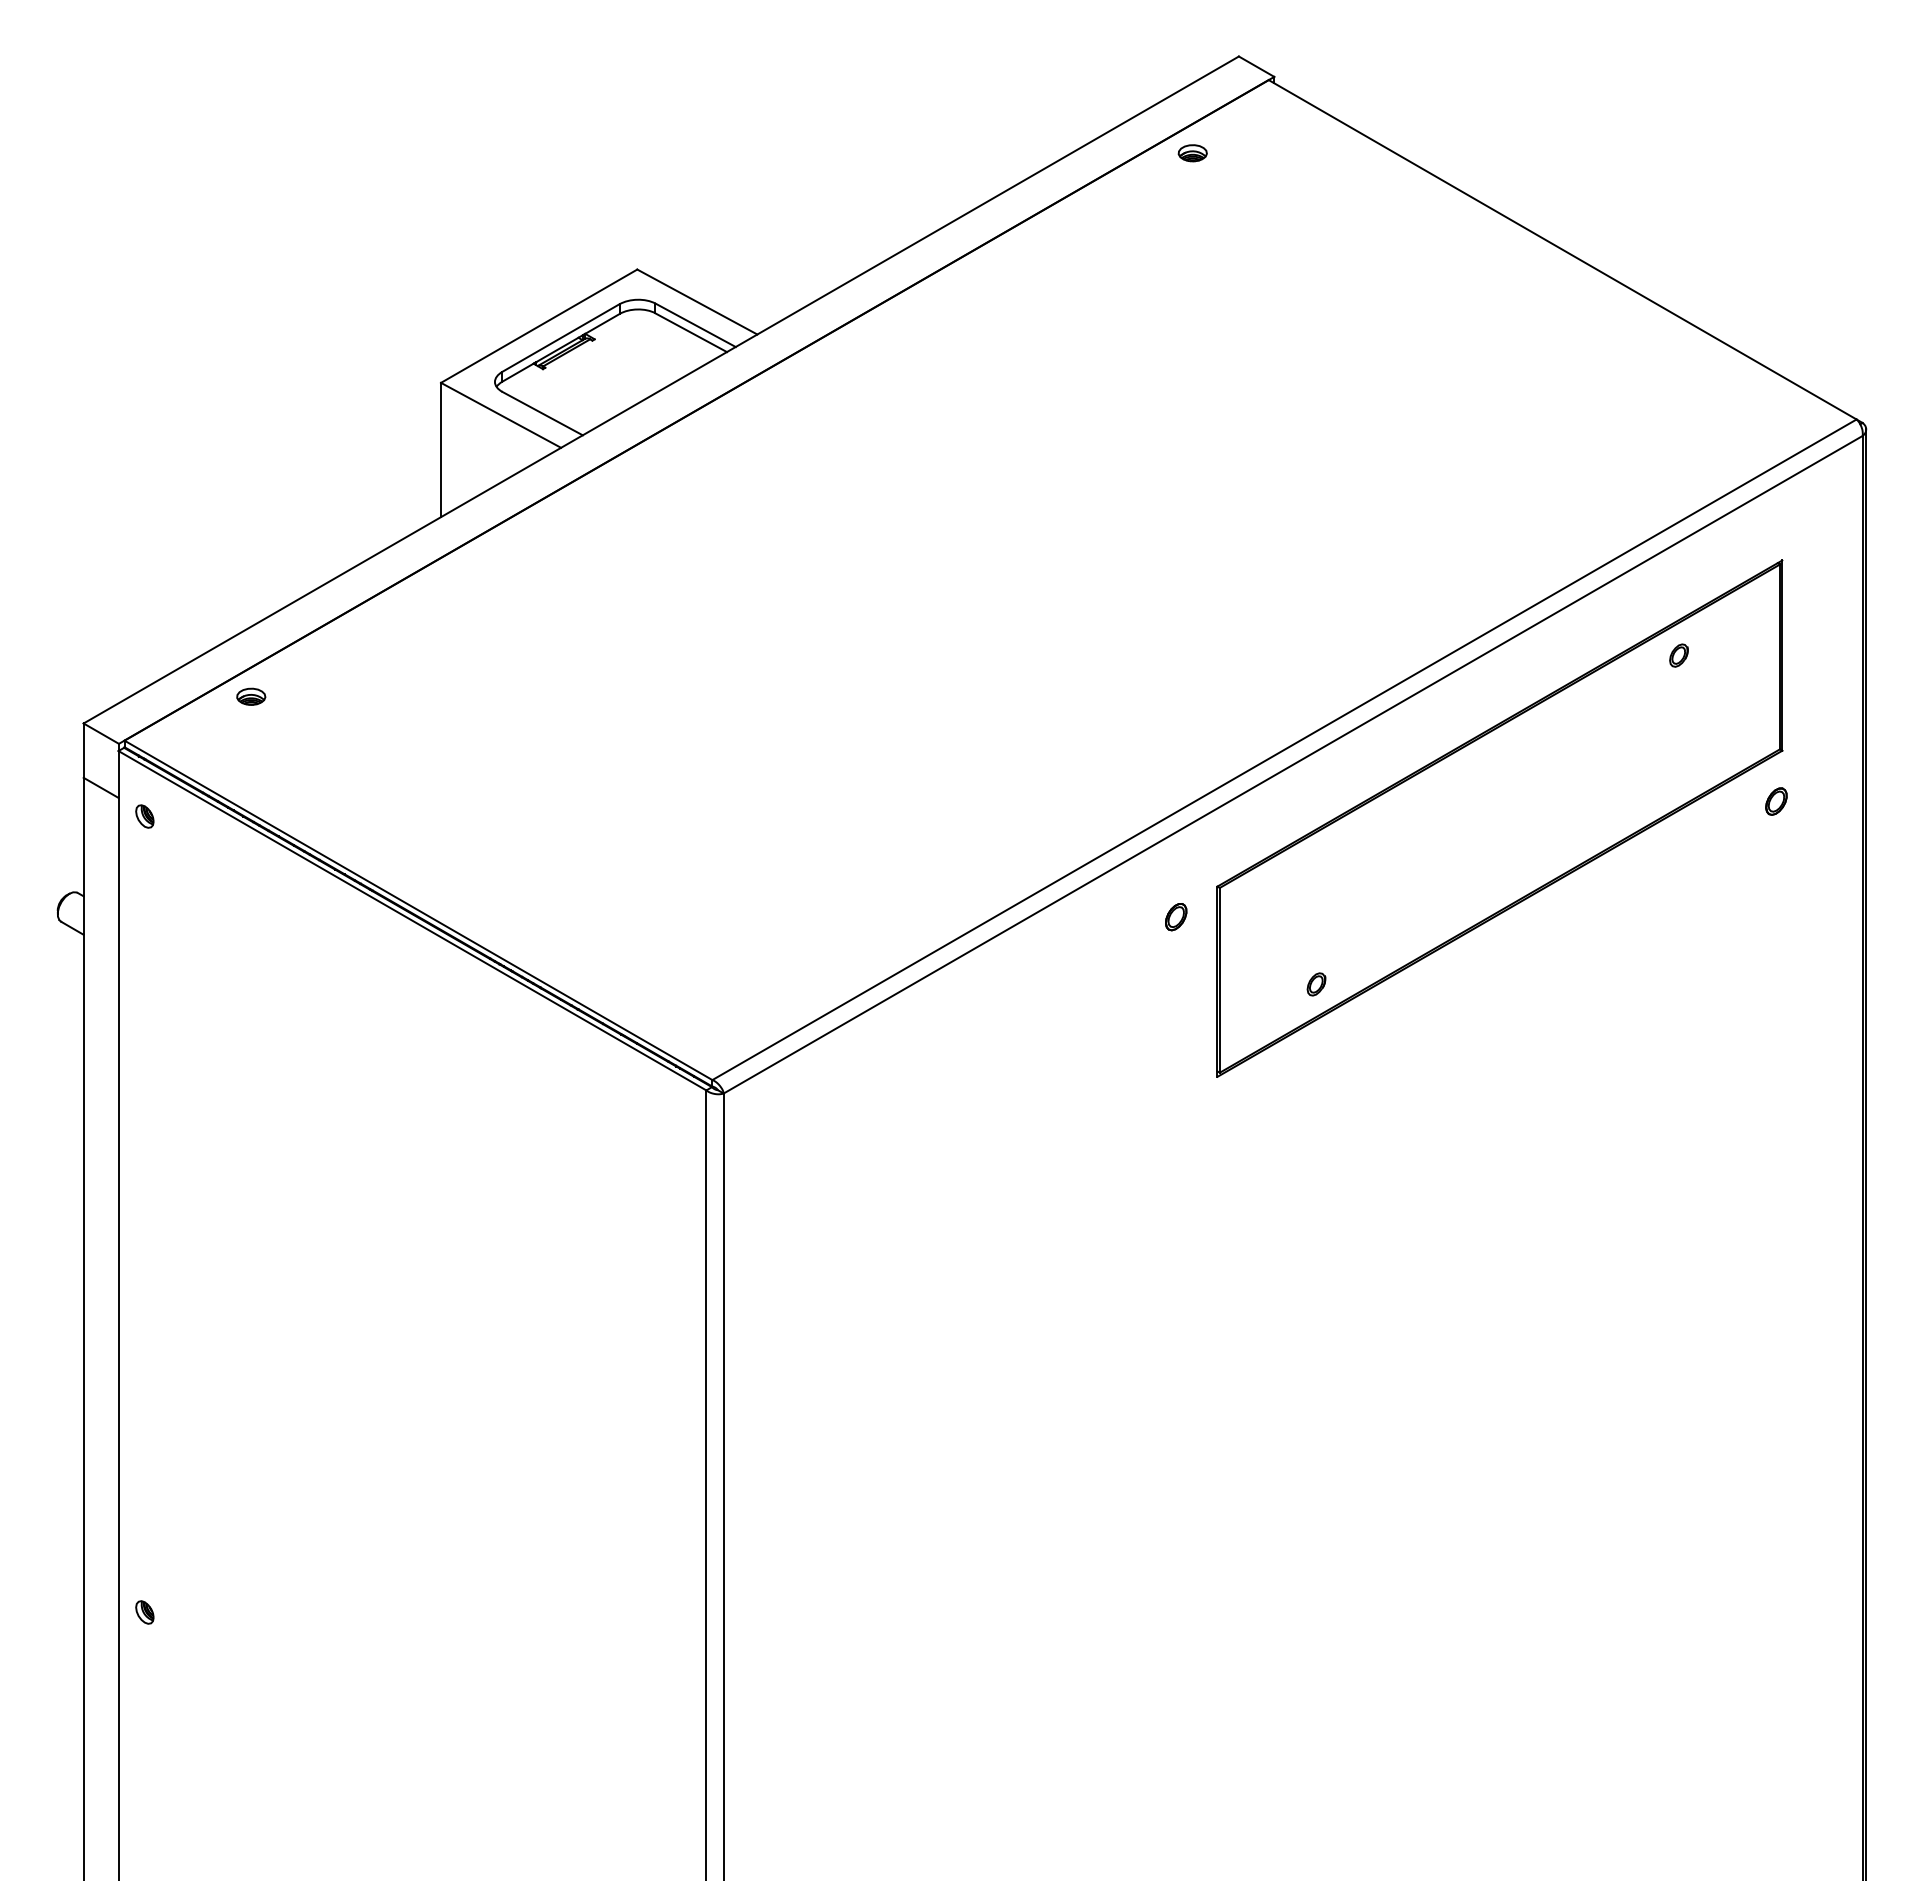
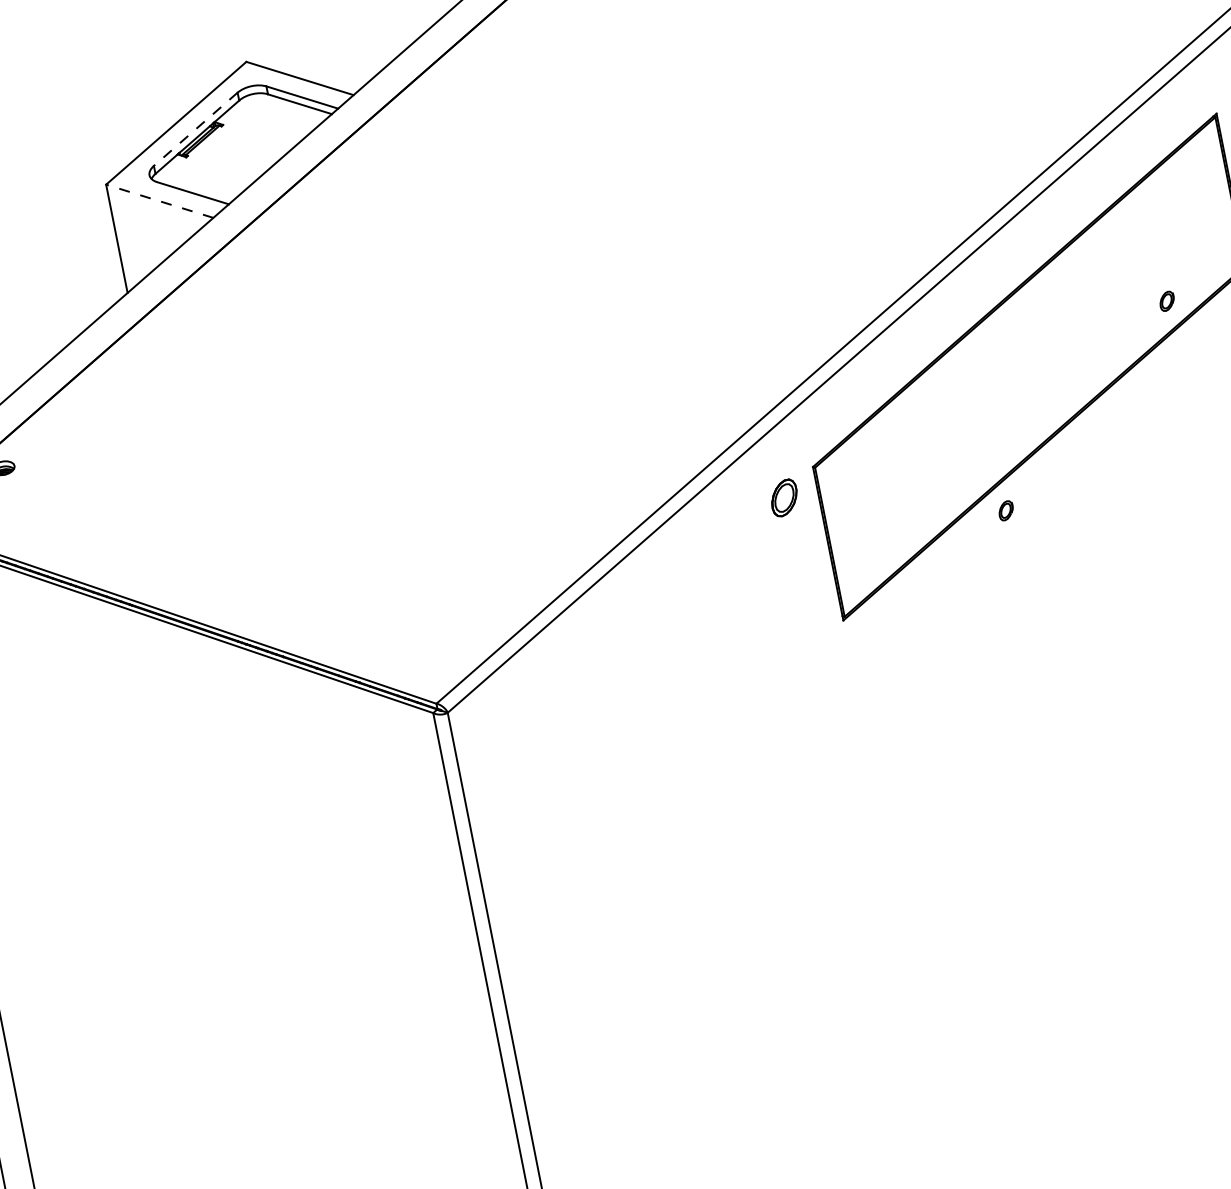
line: (561, 338) -> (196, 129), solid -> dashed
line: (500, 415) -> (159, 201), solid -> dashed
part: (1678, 655) -> (1166, 301), moved
part: (1176, 917) -> (784, 498), size x1.6
part: (1316, 984) -> (1006, 510), moved

